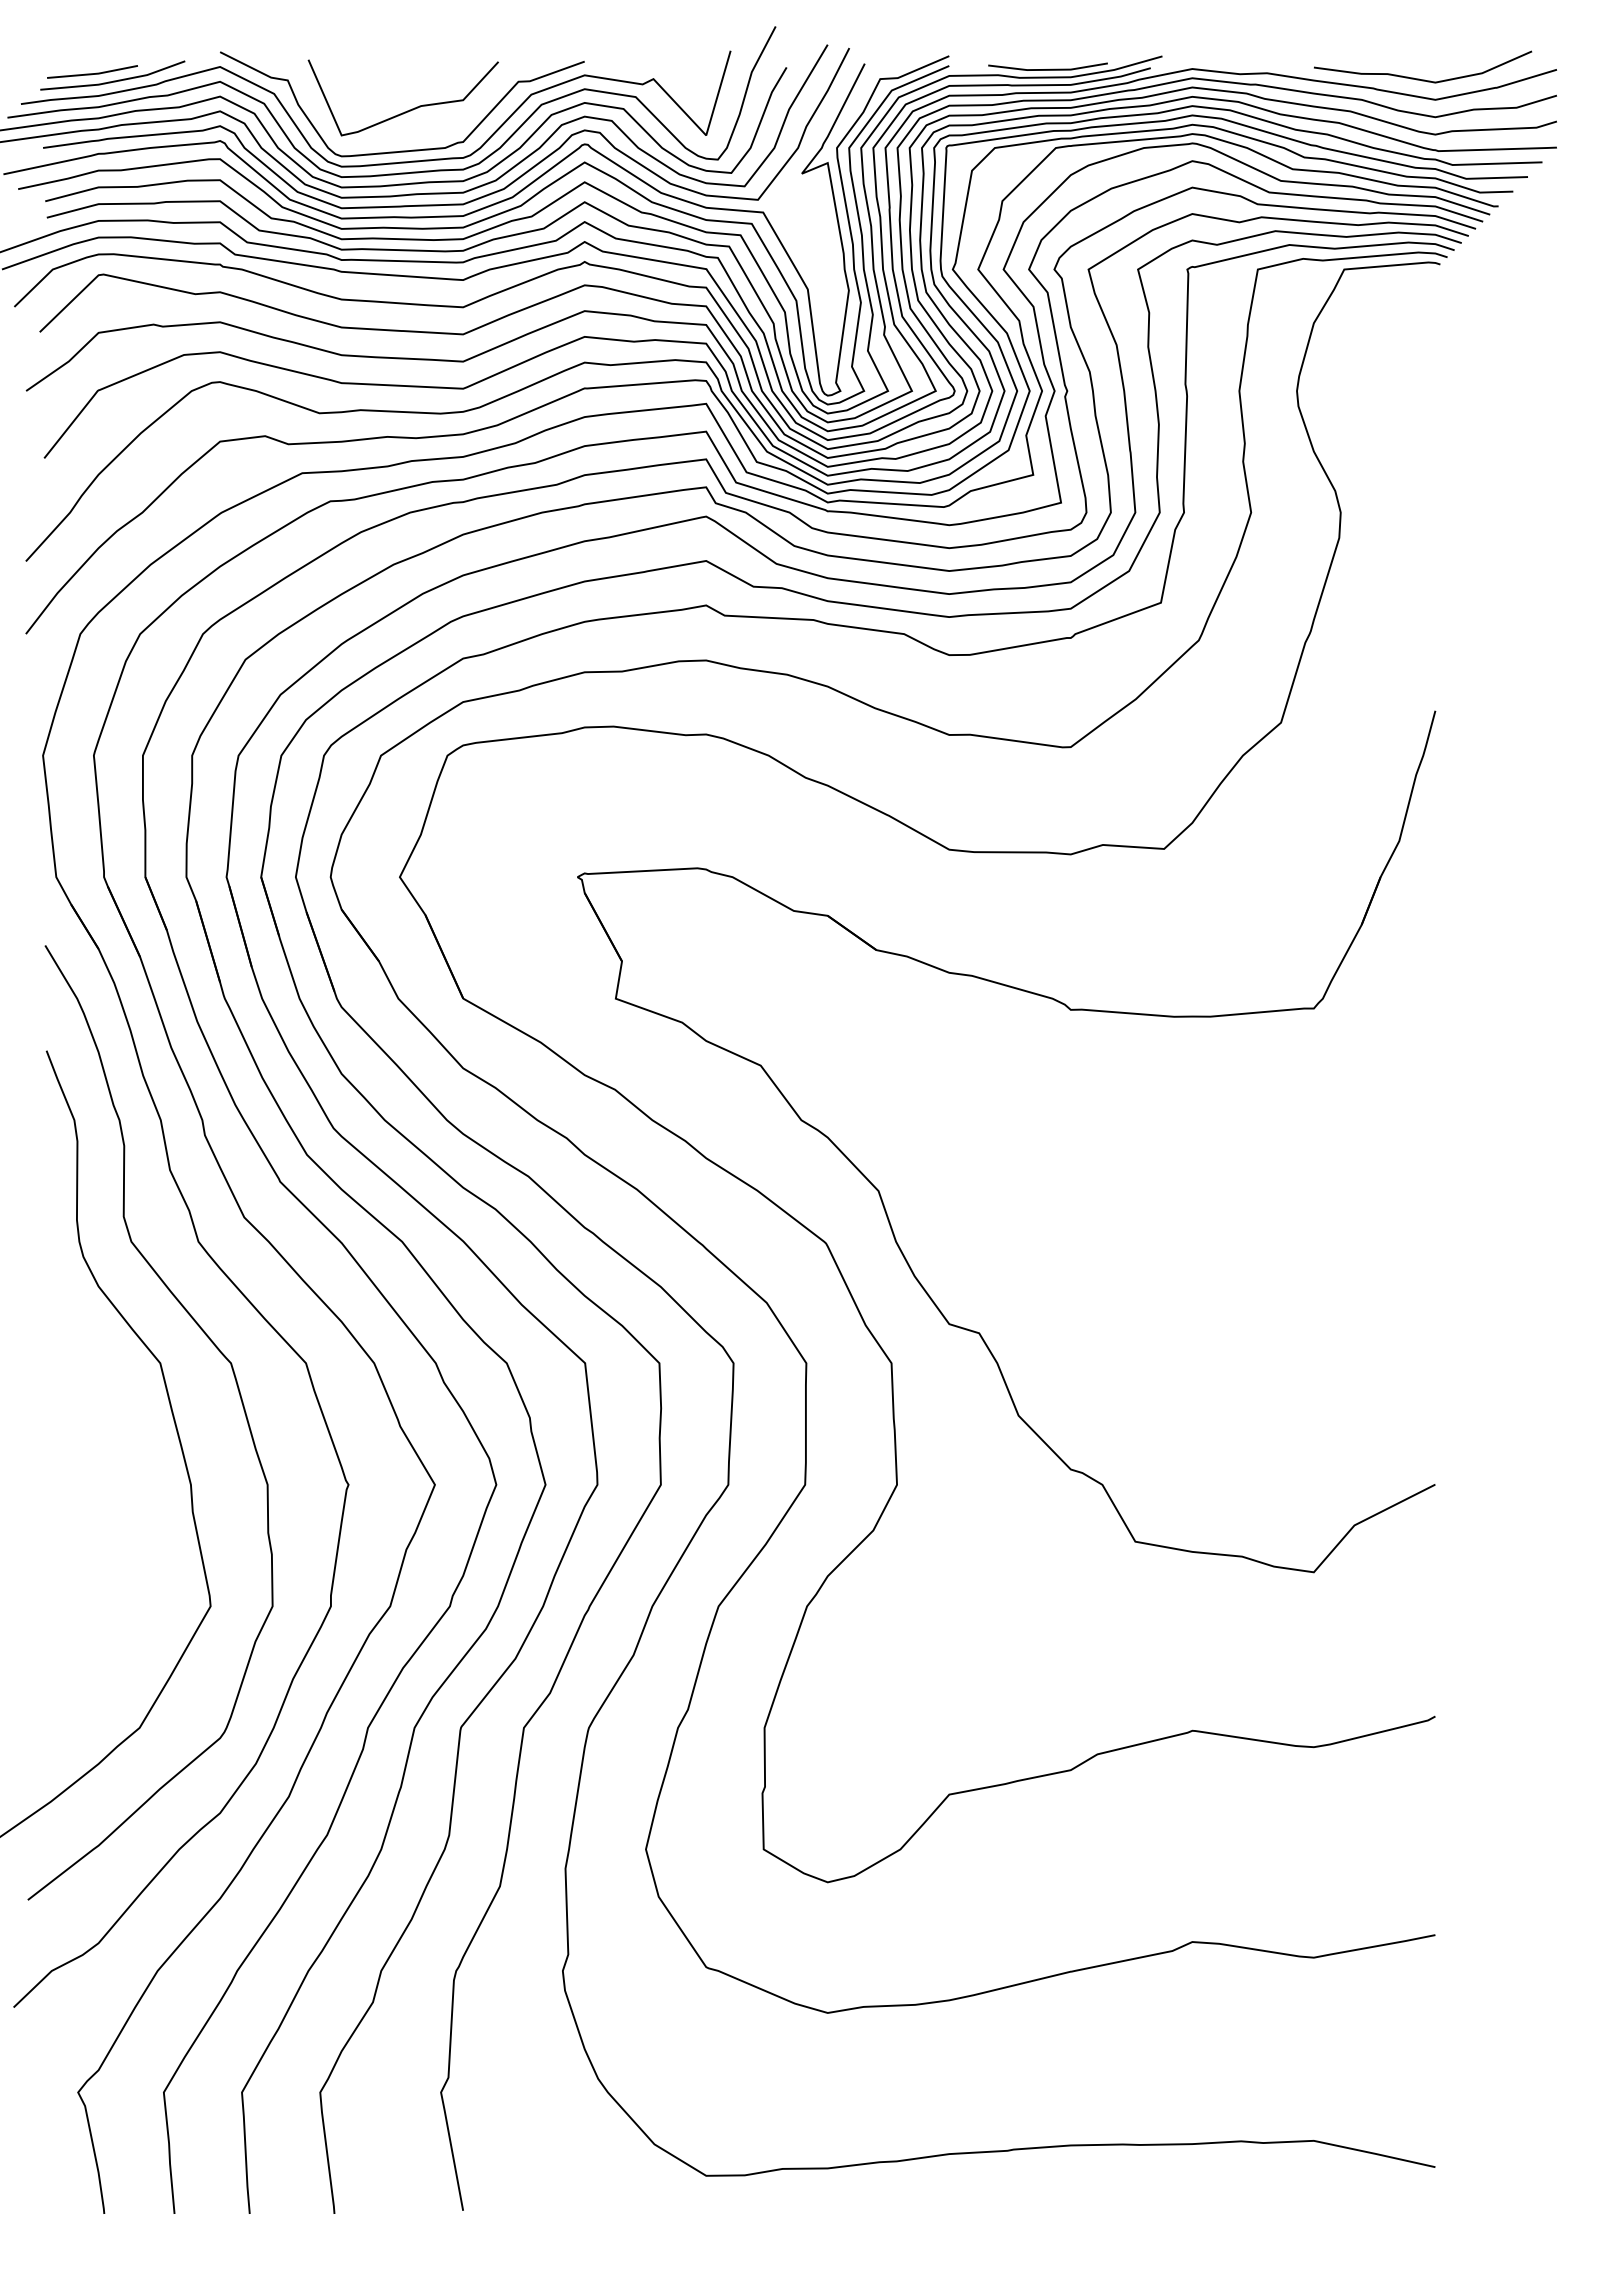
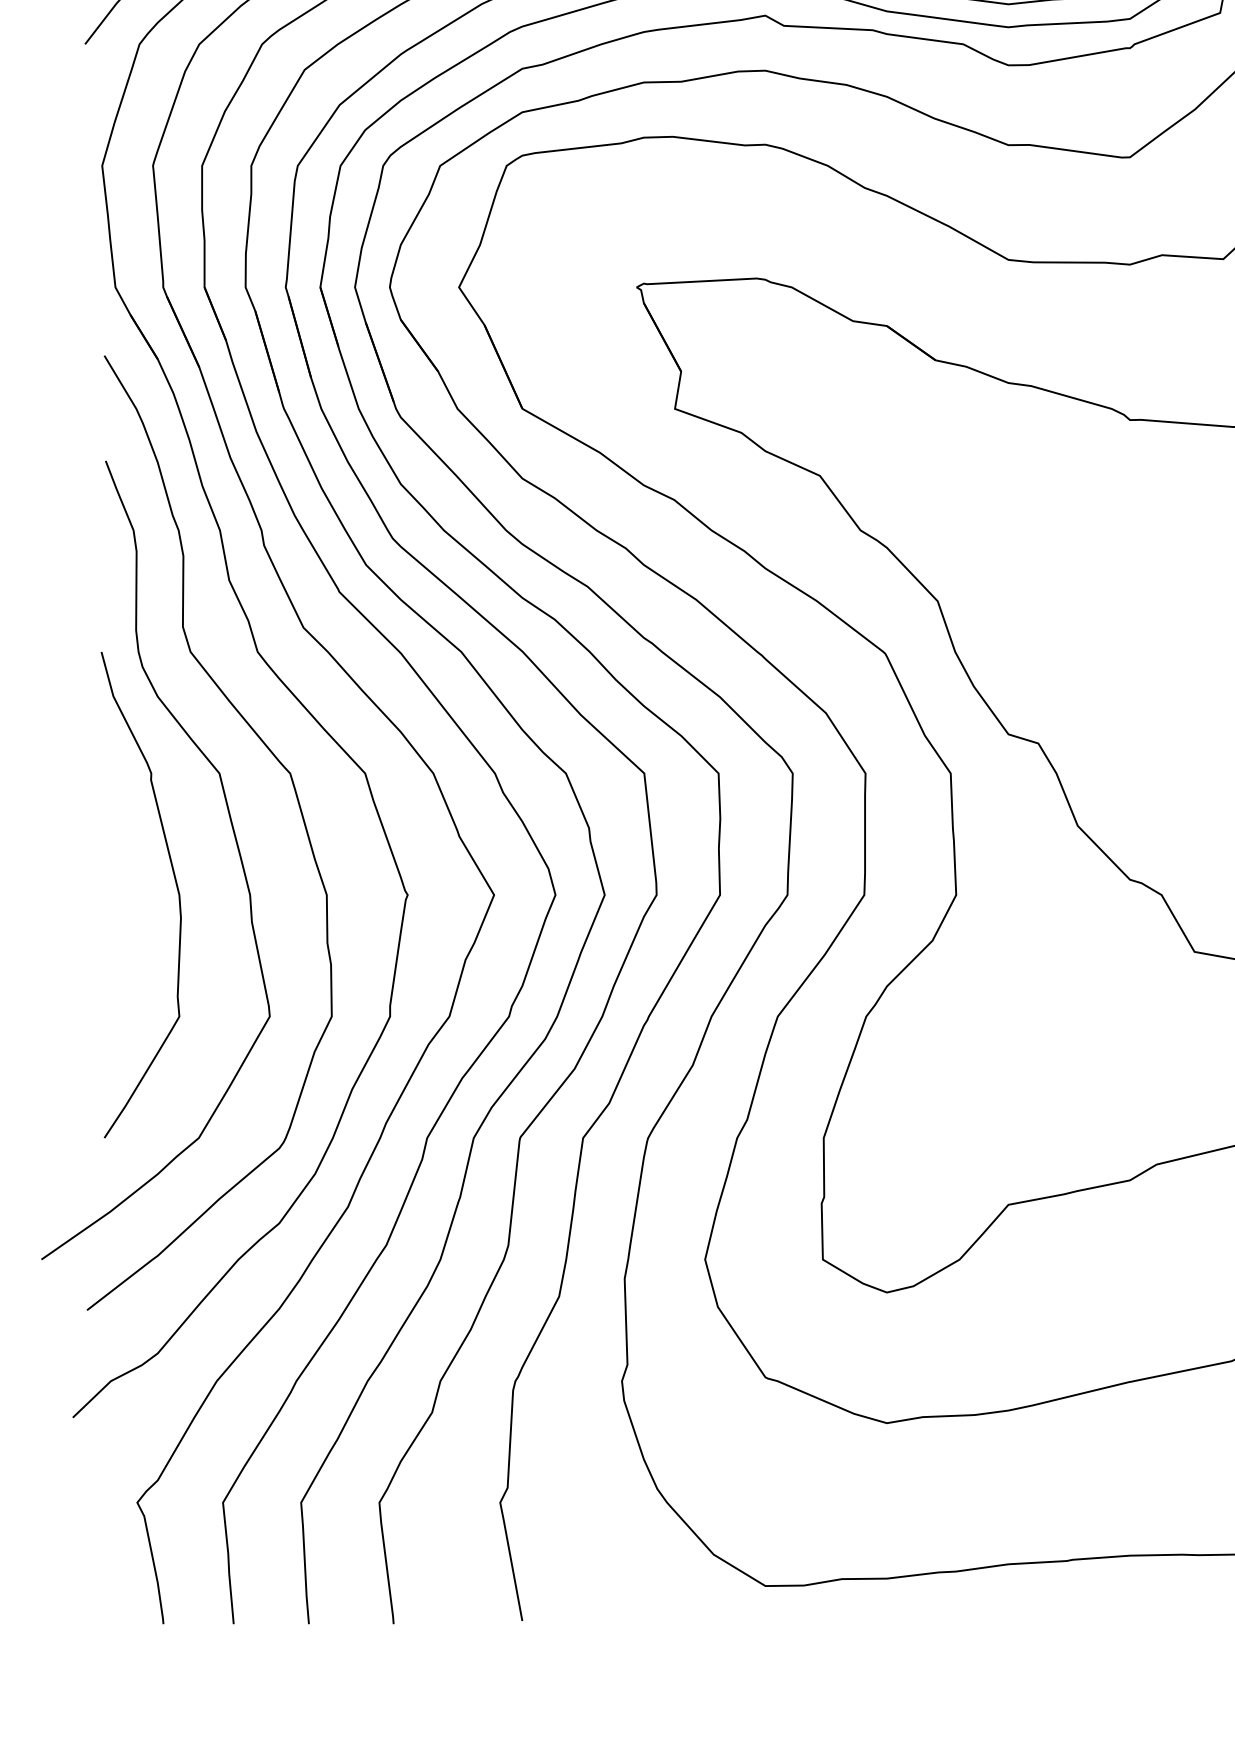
curve: (116, 1474) -> (175, 884), added

